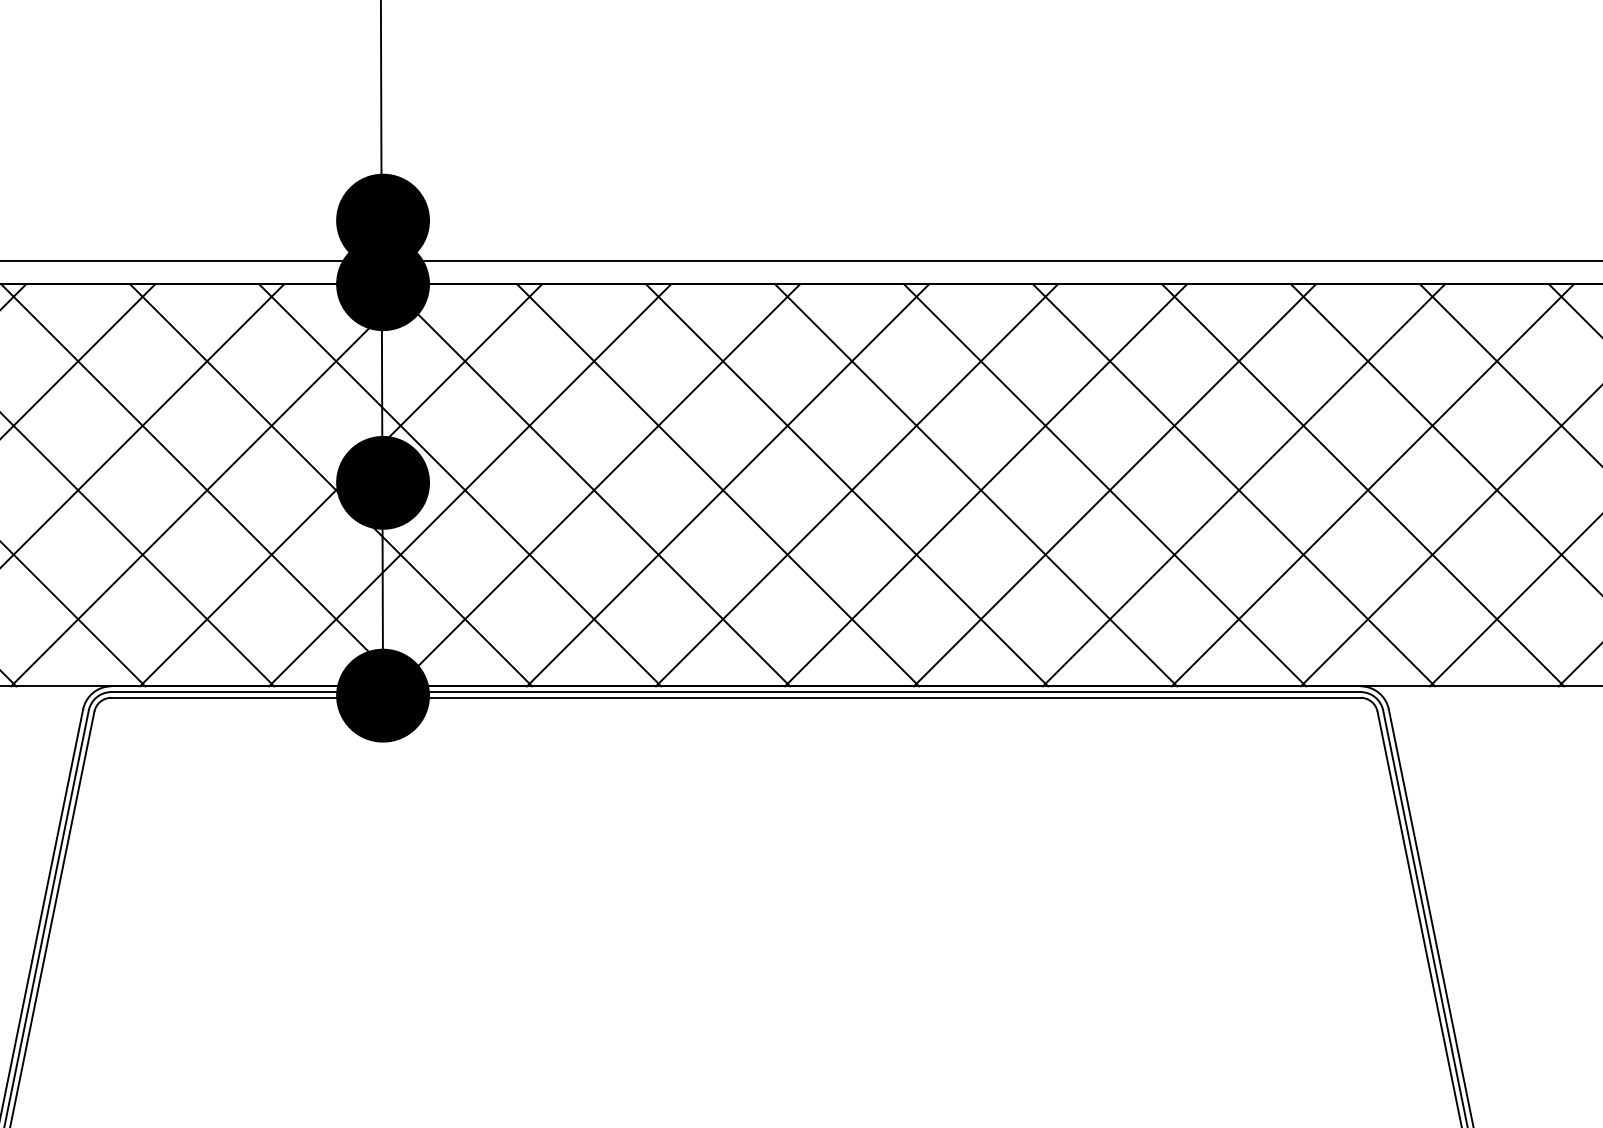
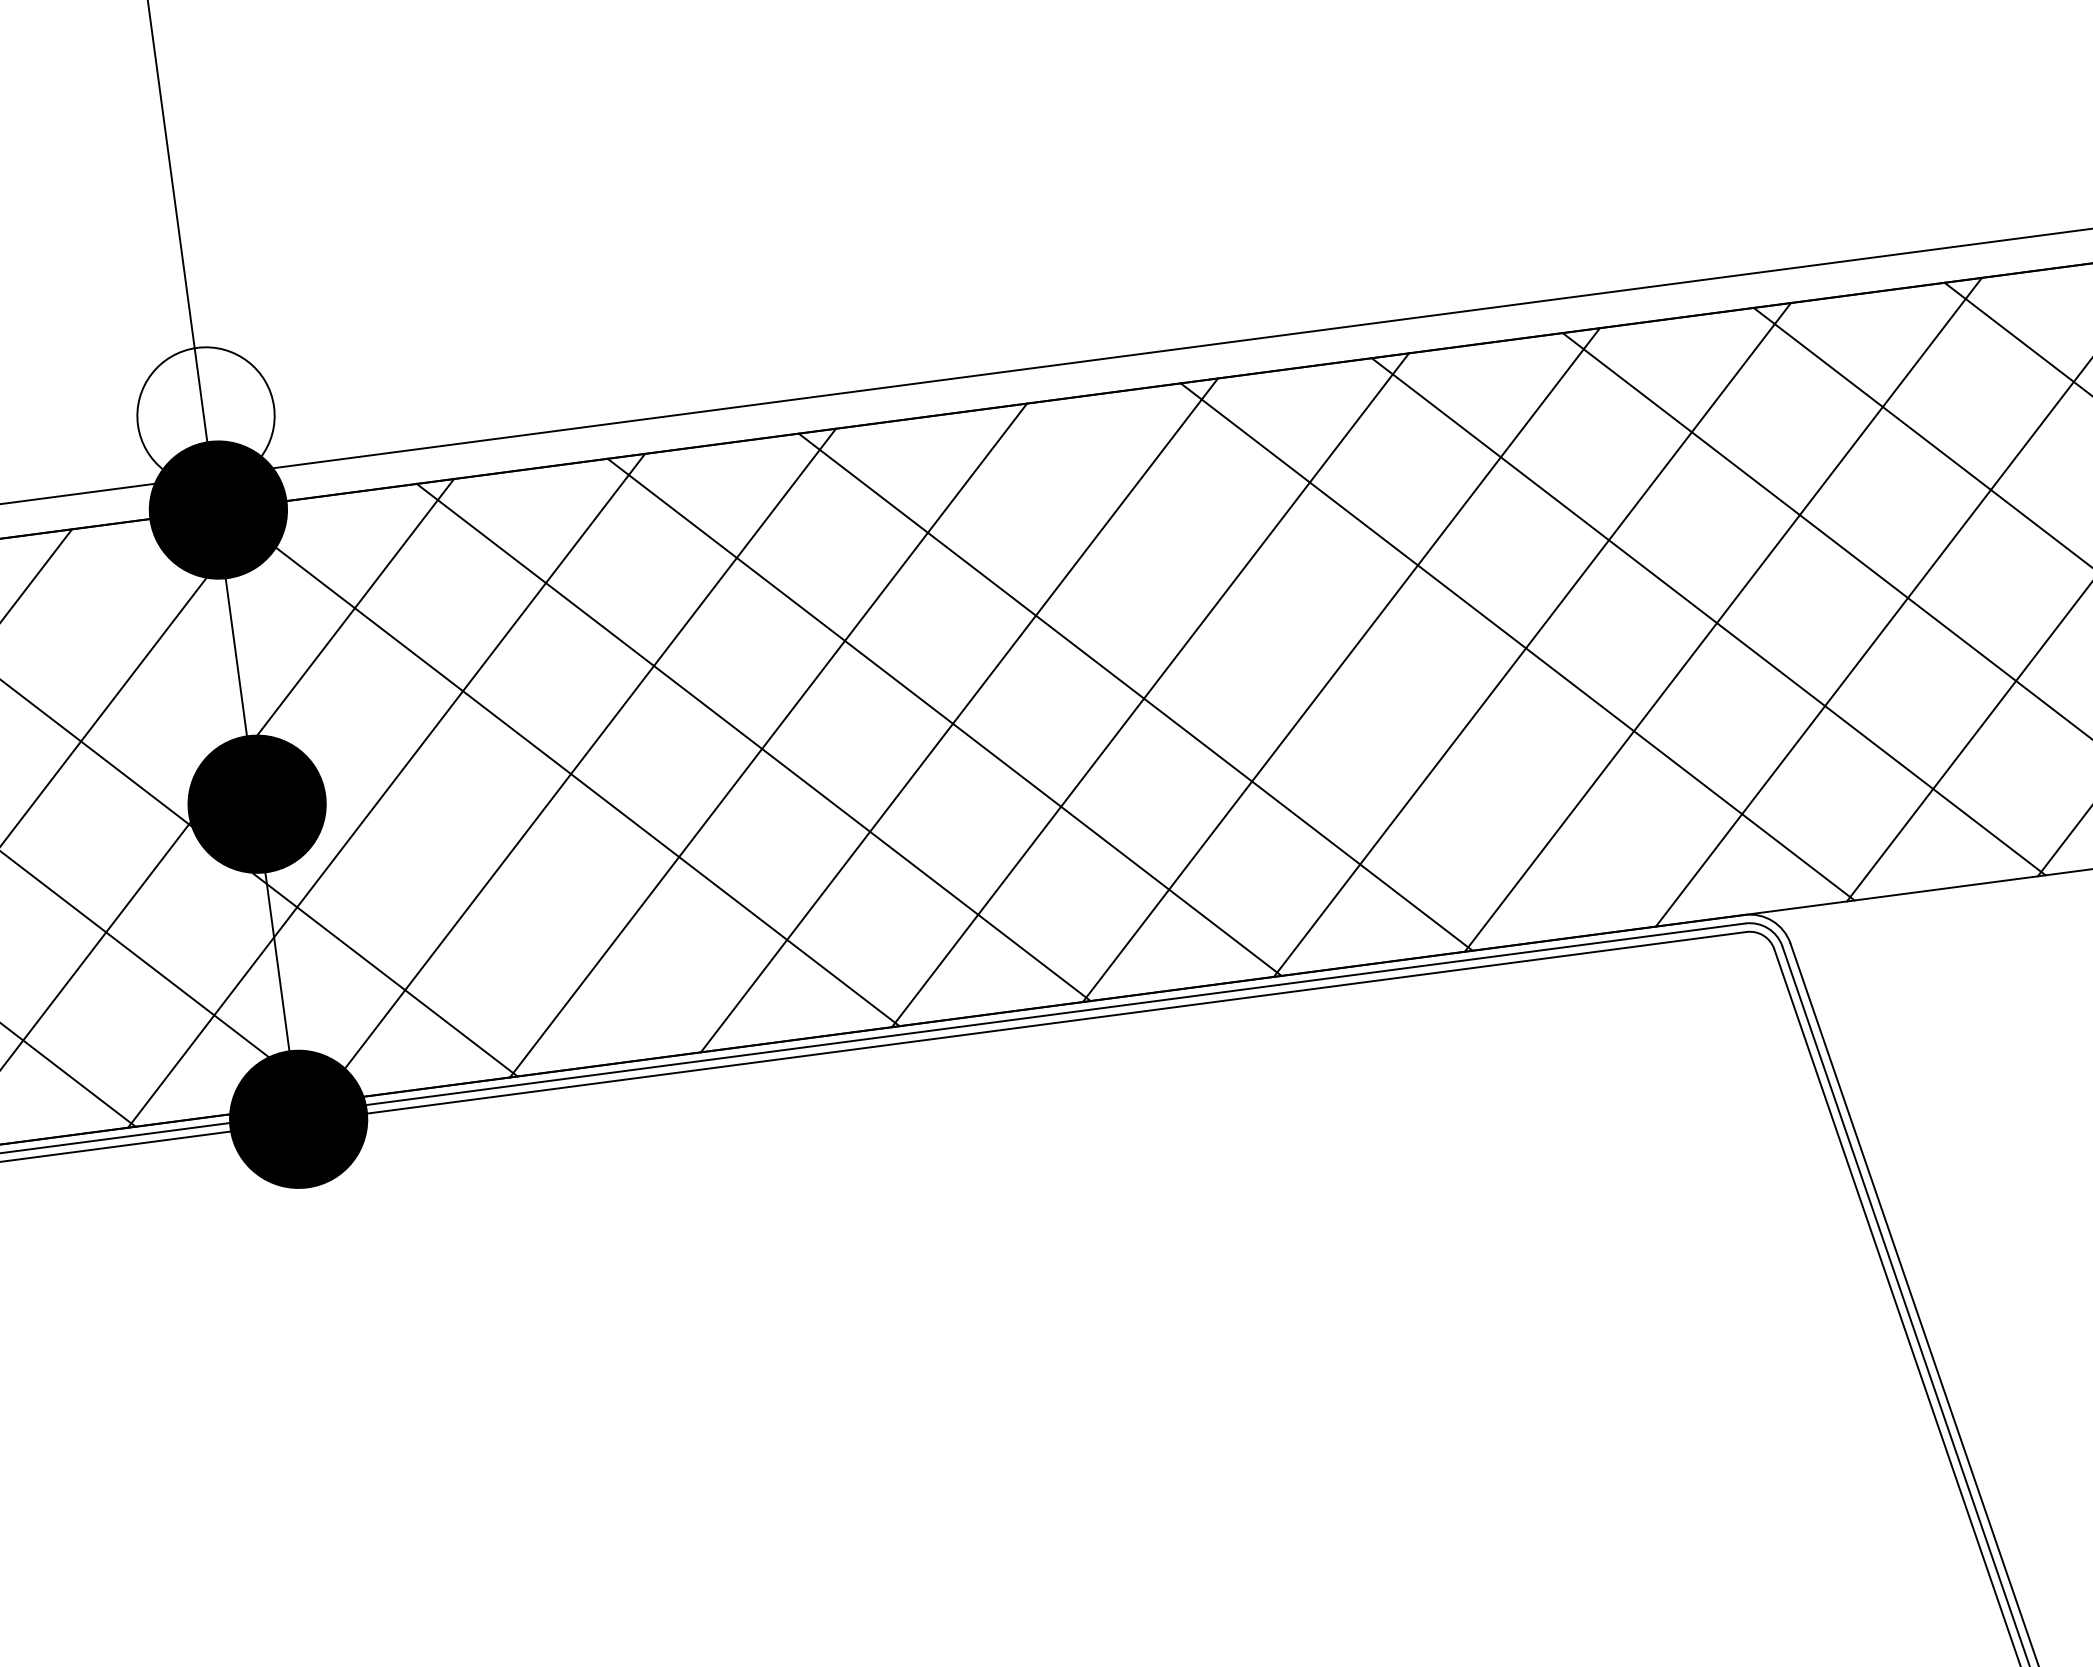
fill: (383, 220) -> (206, 415), removed
line: (460, 485) -> (372, 793), removed
line: (1104, 485) -> (1325, 667), removed

